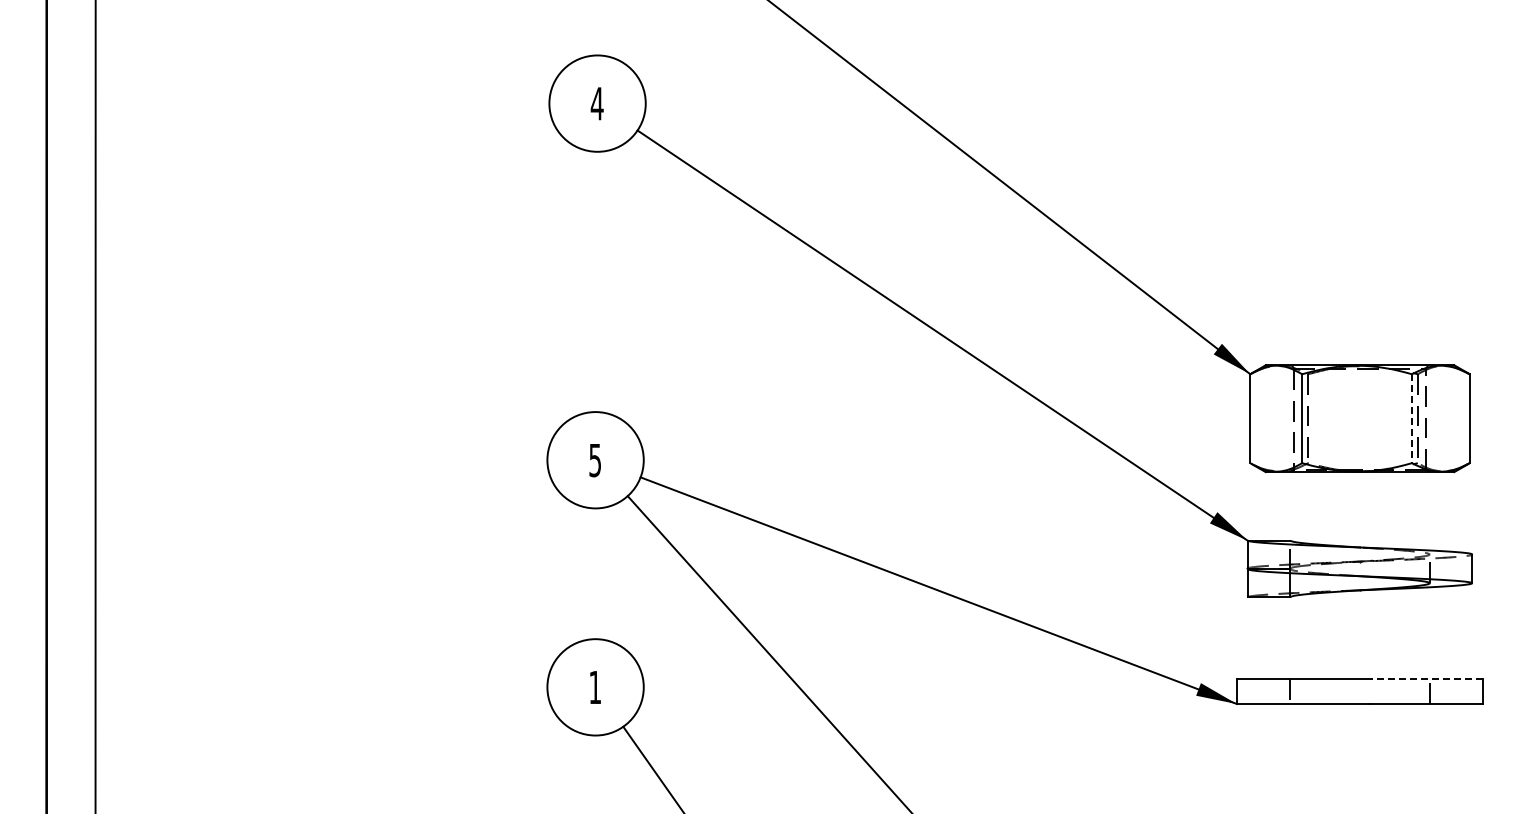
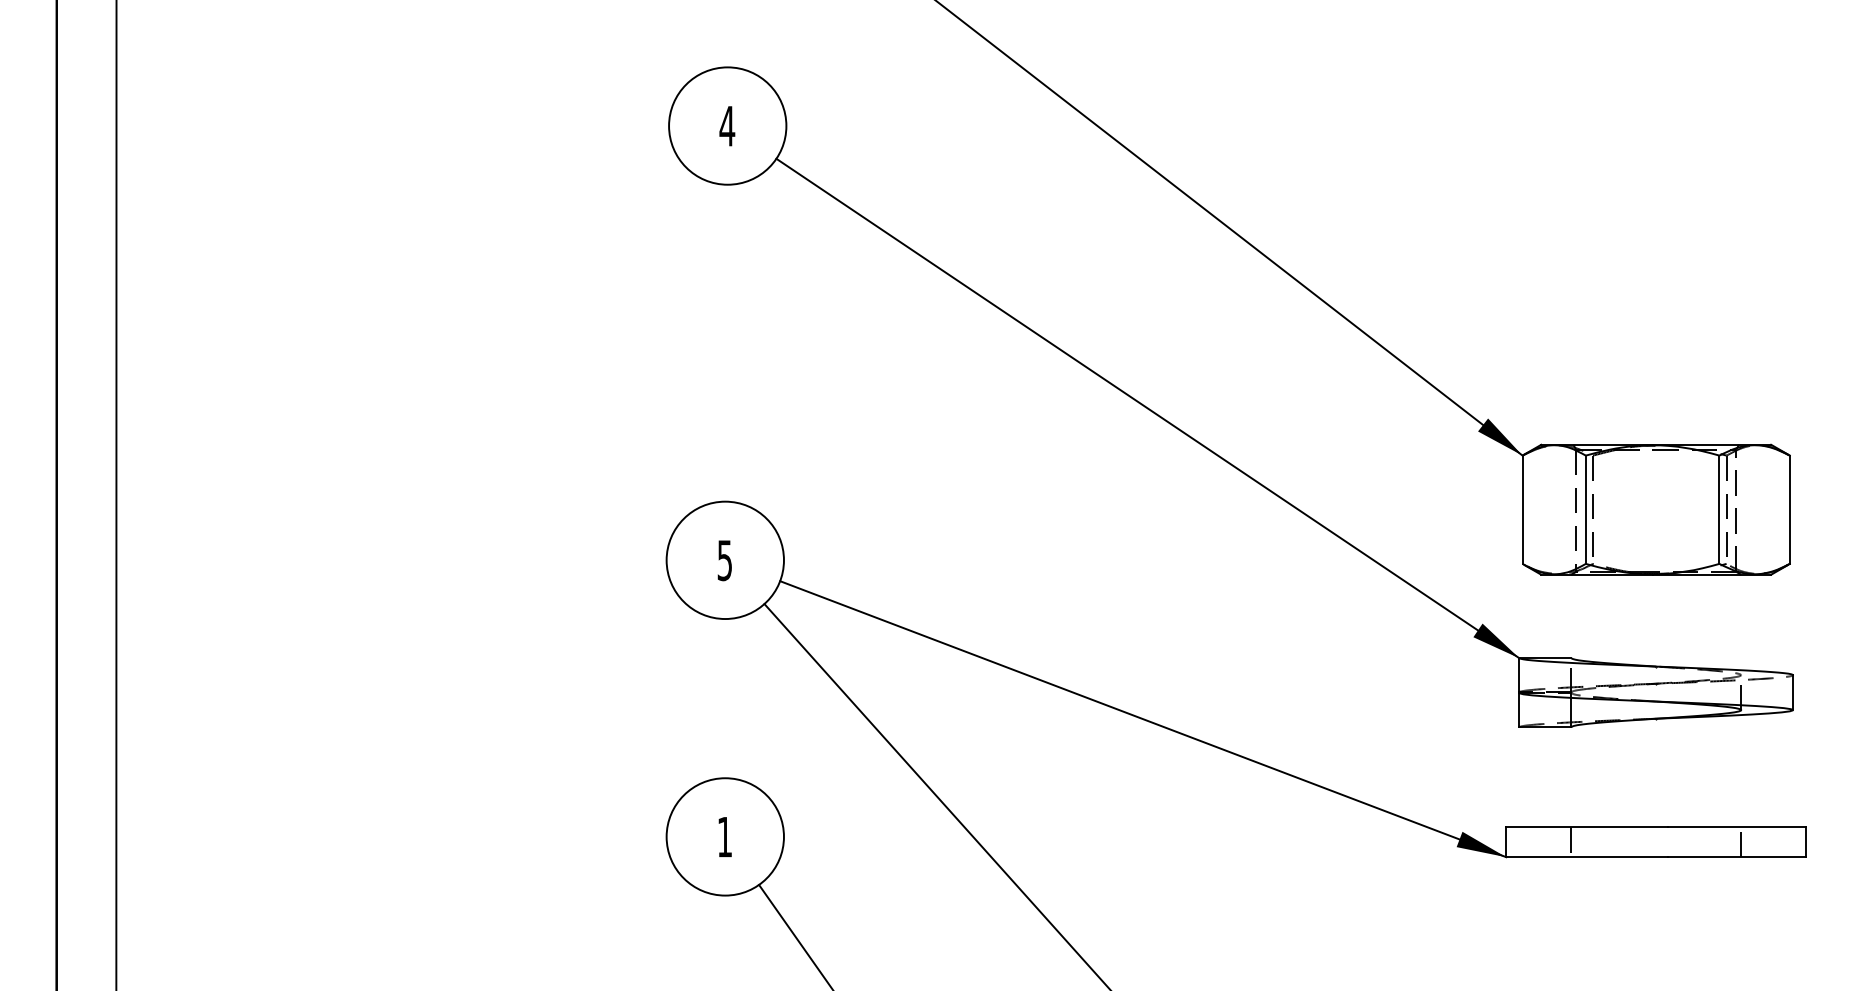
line: (1411, 419) -> (1718, 510), dashed -> solid
line: (1426, 679) -> (1737, 827), dashed -> solid

